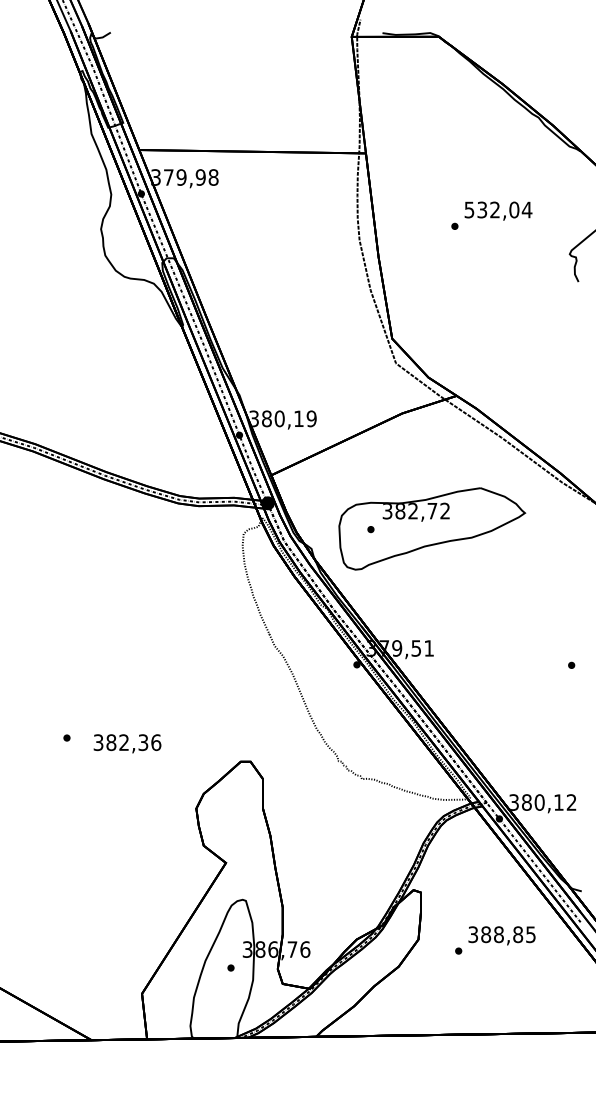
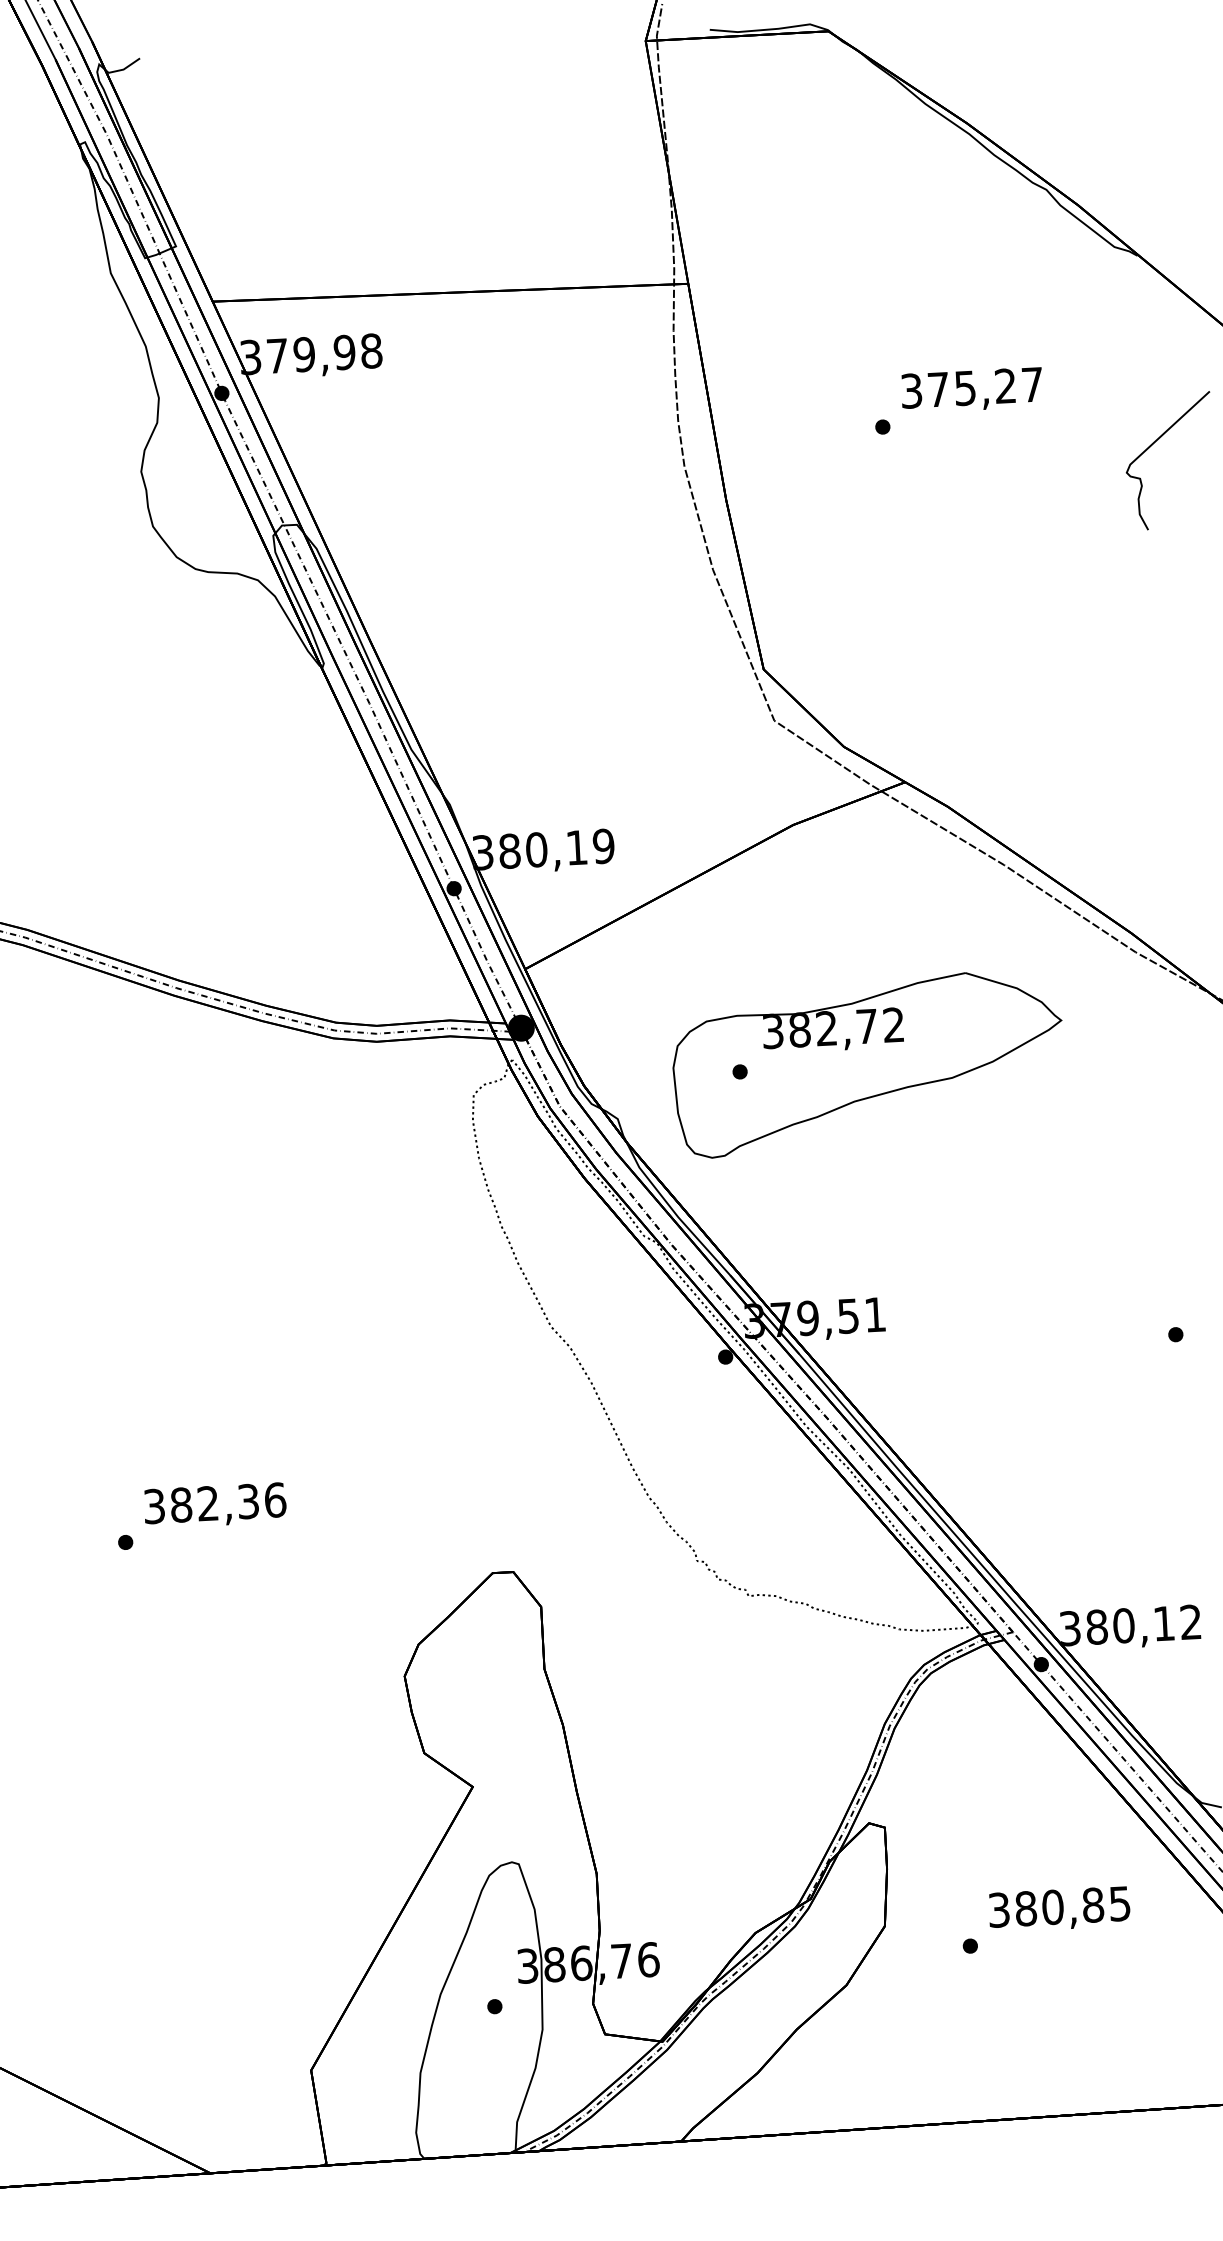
text: (498, 209) -> (972, 386), 532,04 -> 375,27
text: (127, 743) -> (215, 1505), moved
text: (498, 934) -> (1052, 1906), 388,85 -> 380,85

